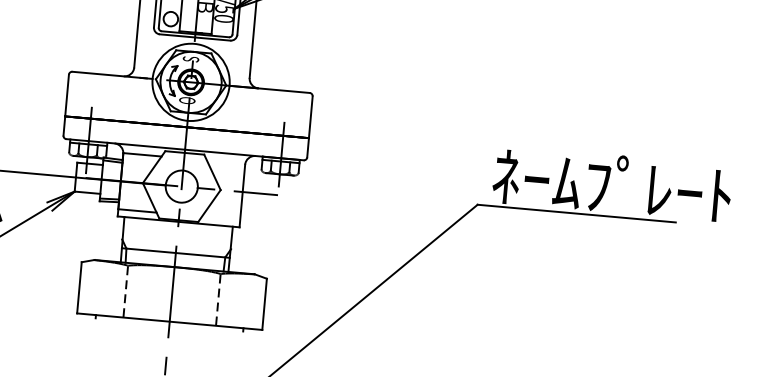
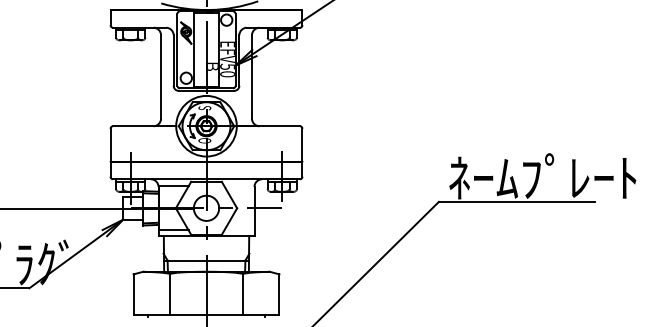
line: (126, 293) -> (170, 295), dashed -> solid
line: (217, 301) -> (242, 295), dashed -> solid

